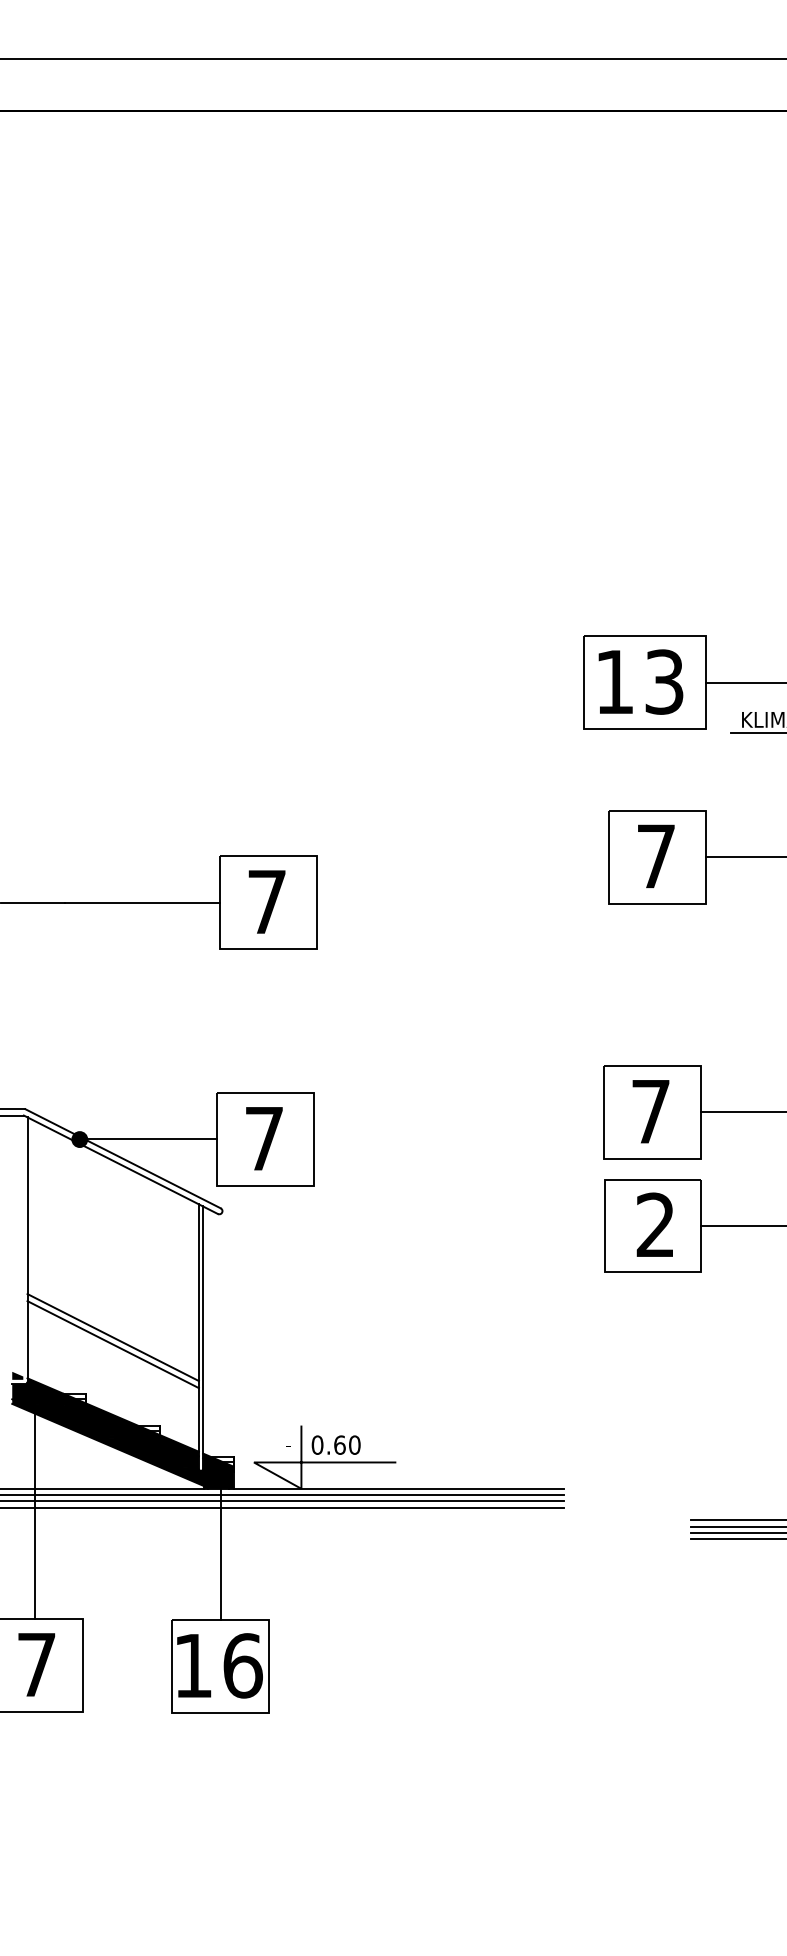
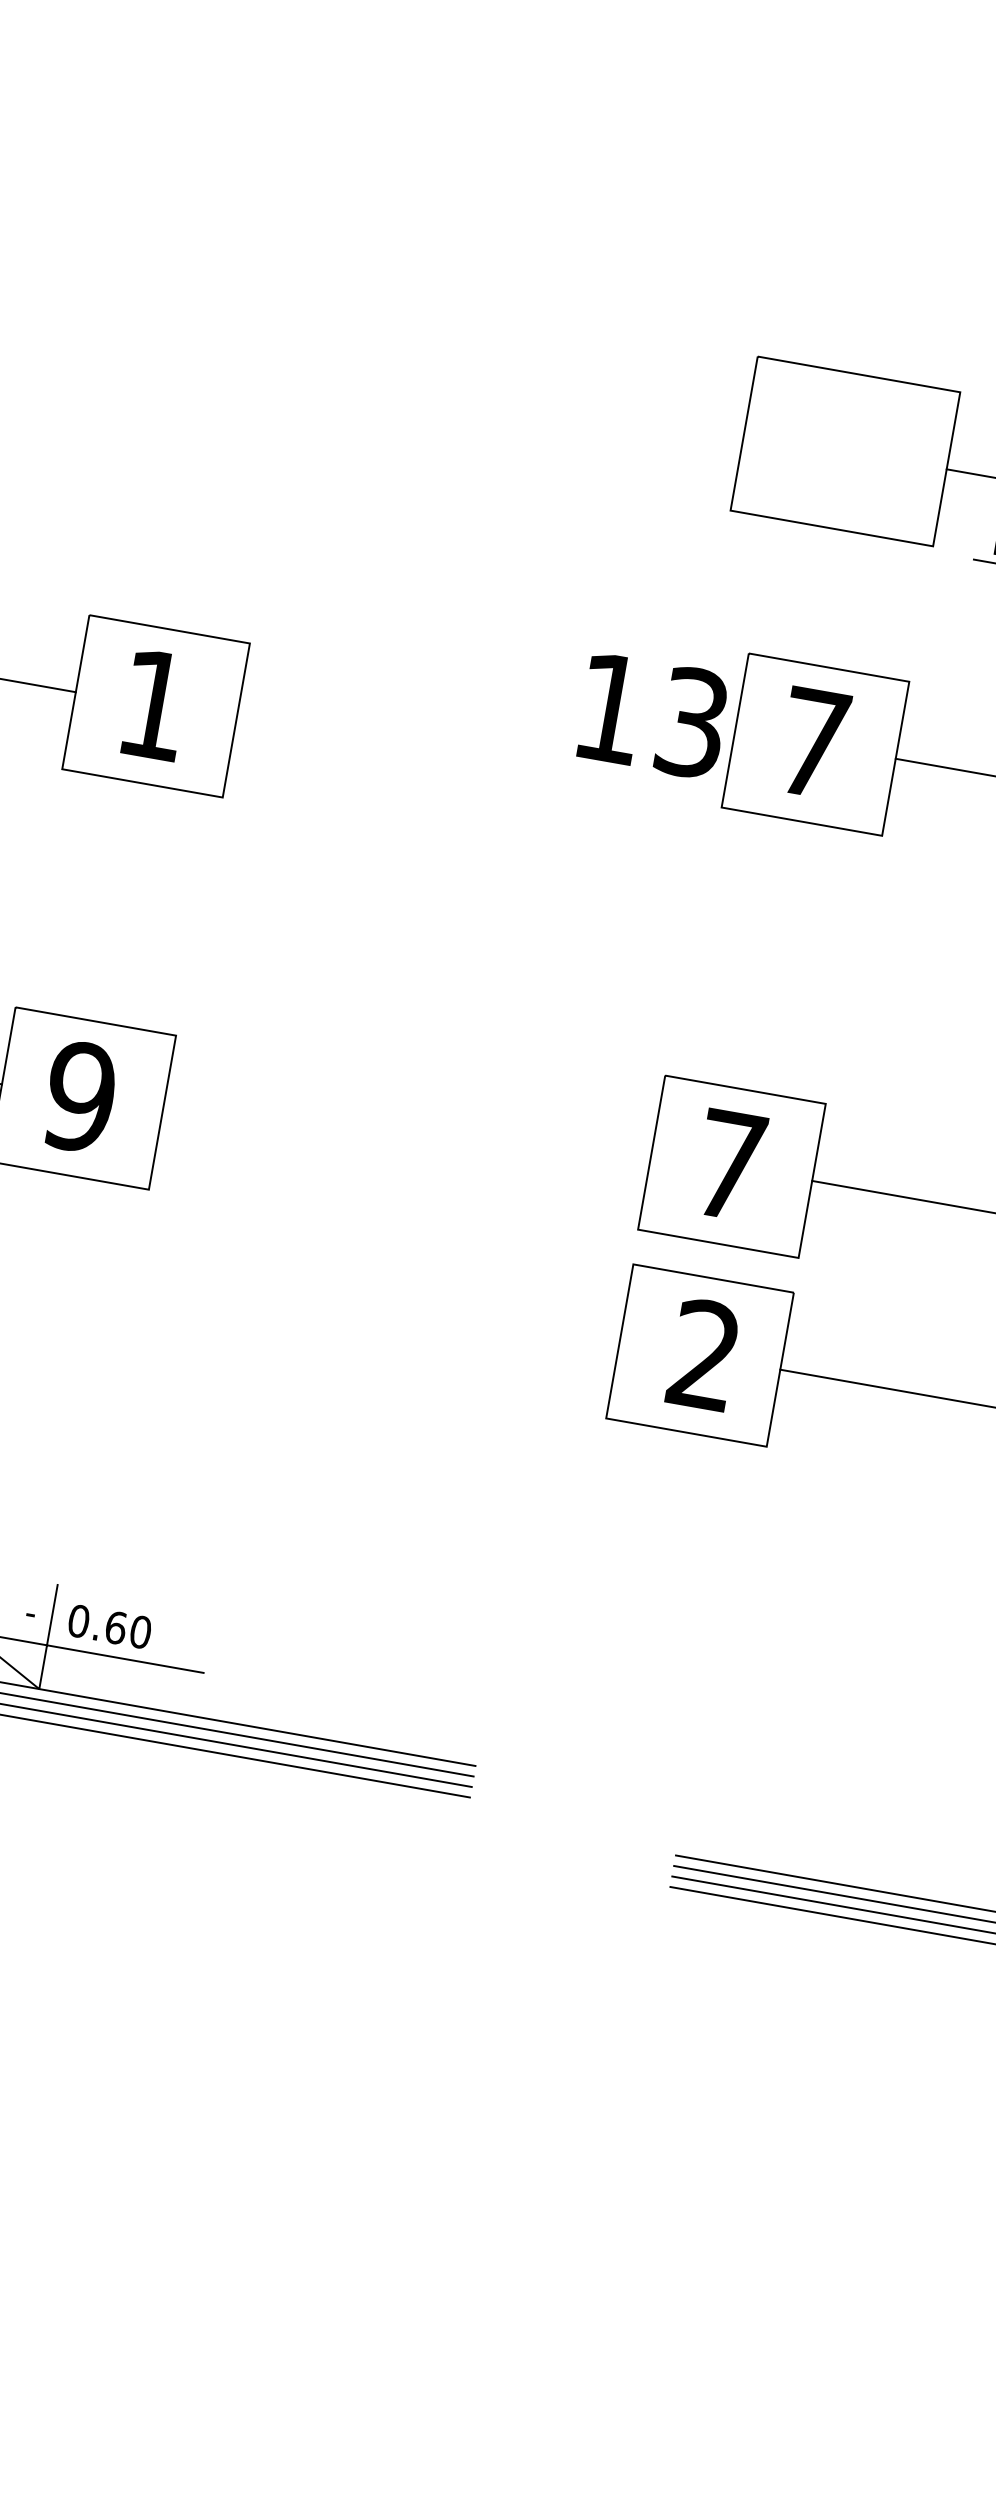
text: (640, 681) -> (652, 714), moved
text: (266, 901) -> (153, 703), 7 -> 1
text: (263, 1138) -> (78, 1096), 7 -> 9

